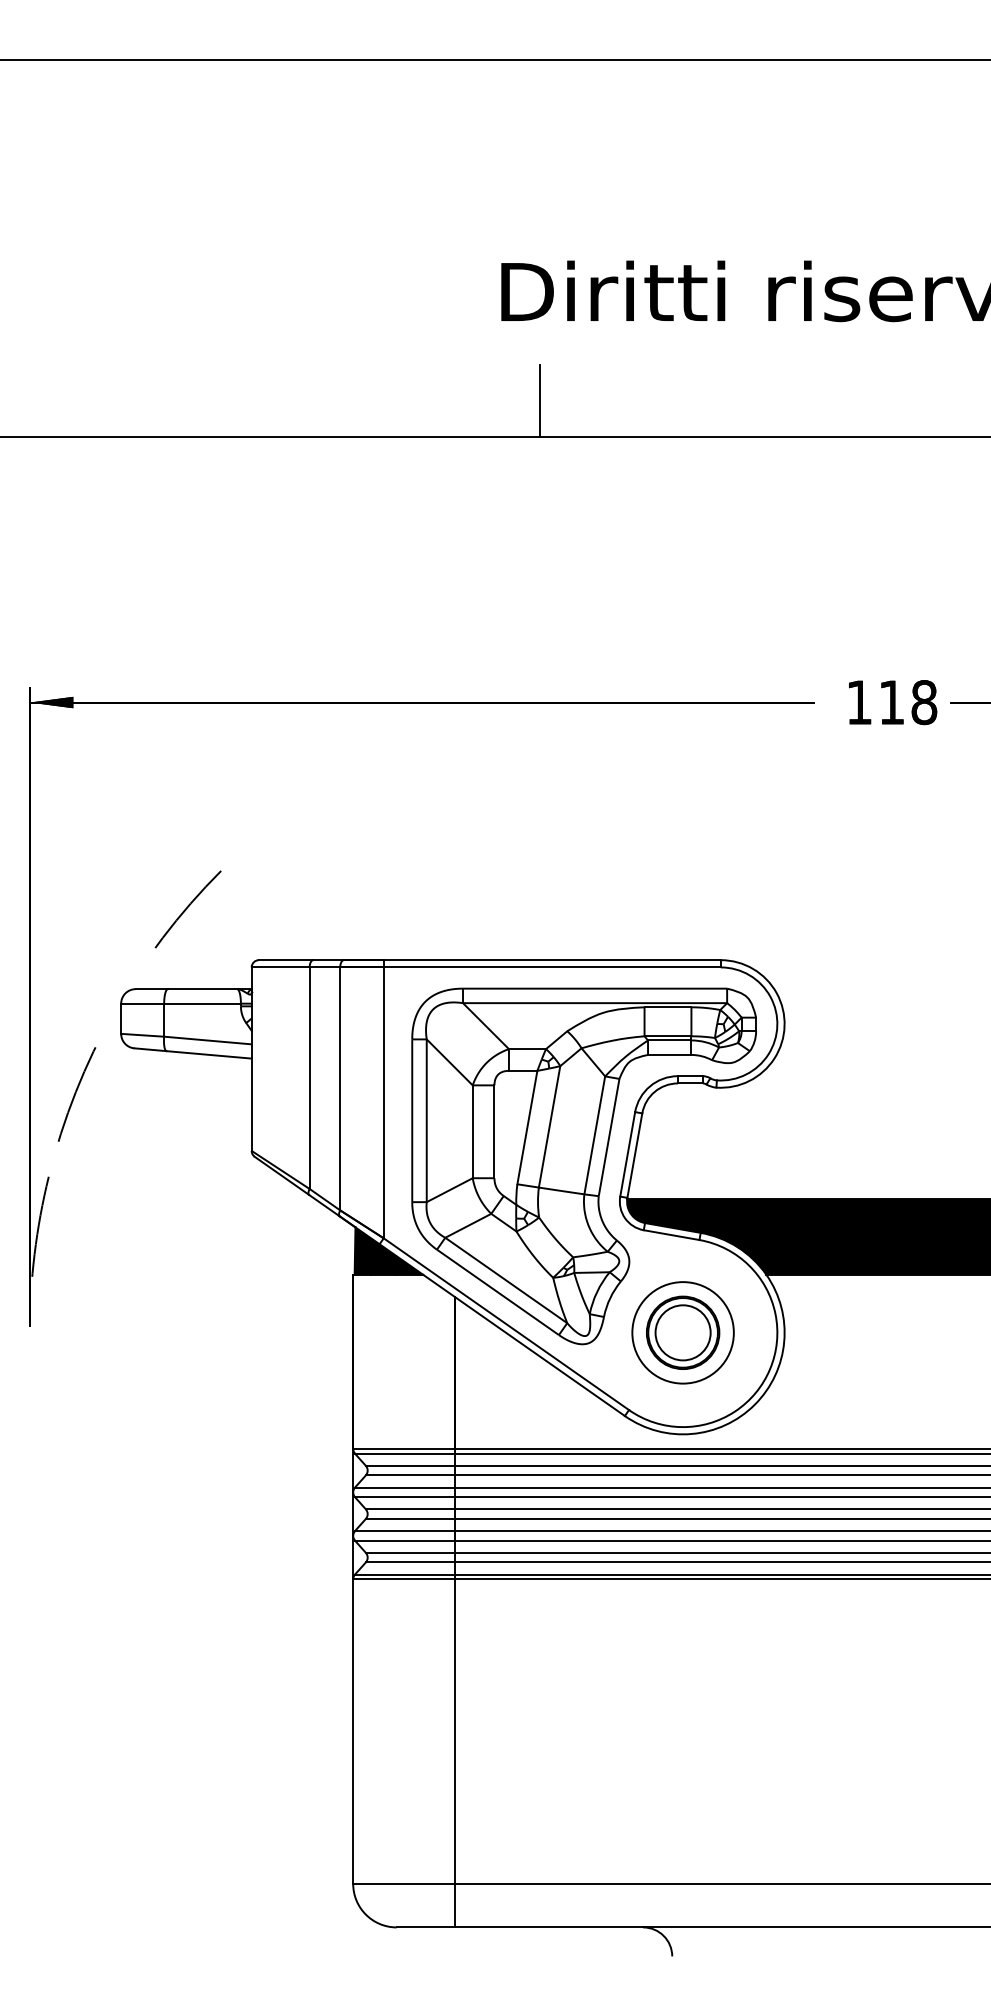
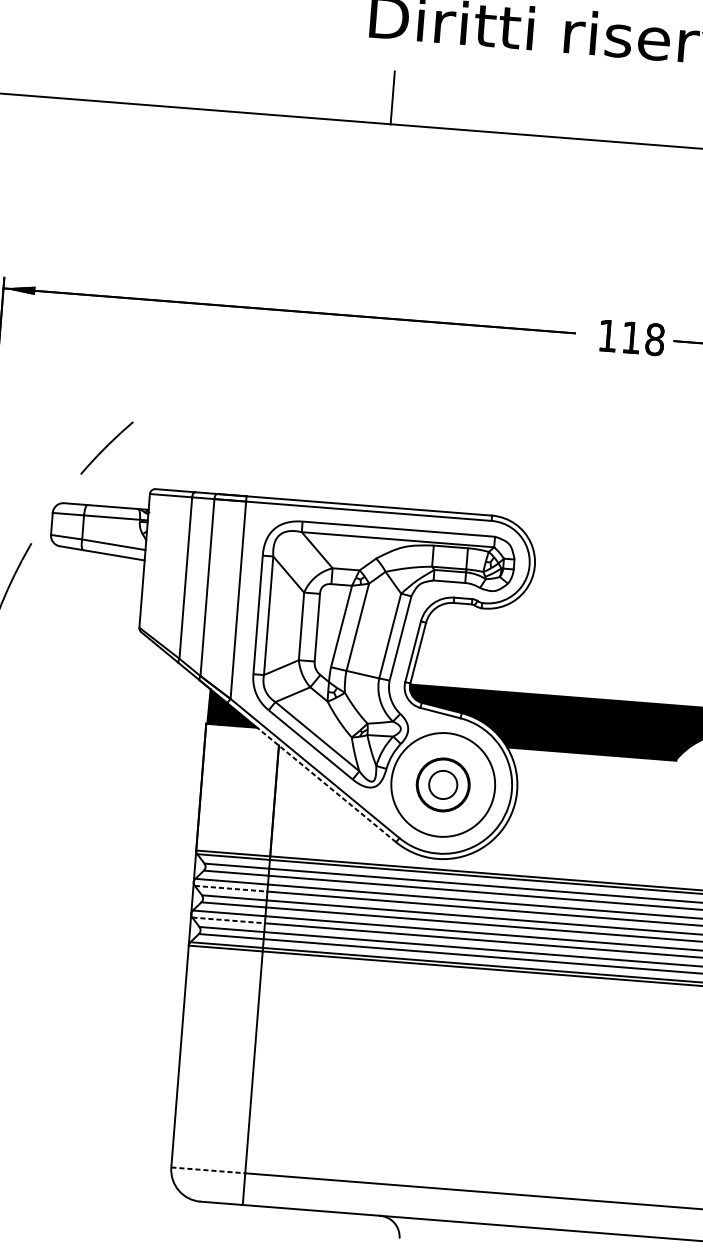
circle: (682, 1332) -> (442, 784), size x0.7
circle: (682, 1332) -> (442, 784), size x1.4
line: (523, 1345) -> (326, 785), solid -> dashed
line: (404, 1497) -> (230, 888), solid -> dashed
line: (404, 1540) -> (228, 920), solid -> dashed
line: (403, 1883) -> (207, 1170), solid -> dashed

